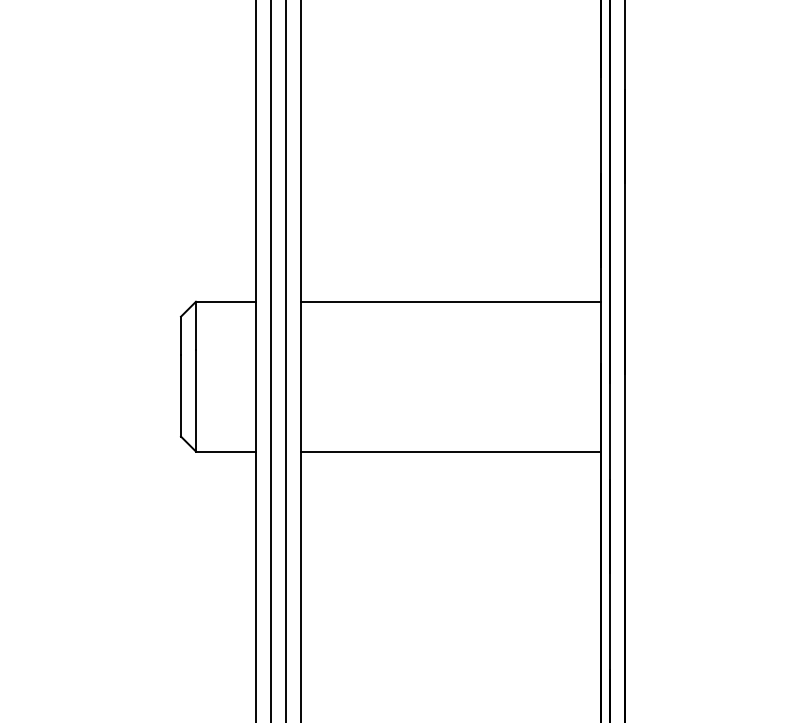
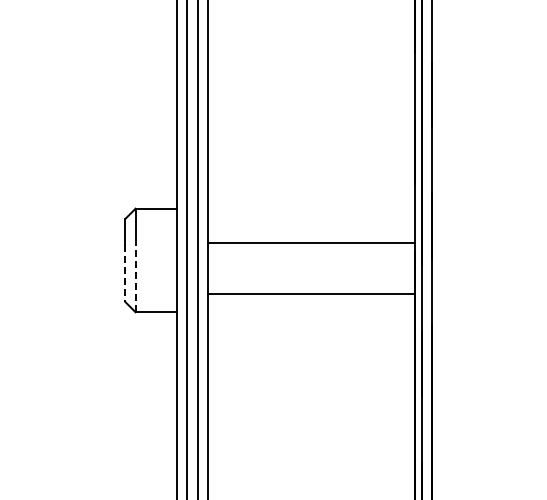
line: (450, 301) -> (311, 242), moved
line: (181, 396) -> (125, 274), solid -> dashed
line: (195, 399) -> (135, 276), solid -> dashed
line: (450, 451) -> (311, 294), moved

